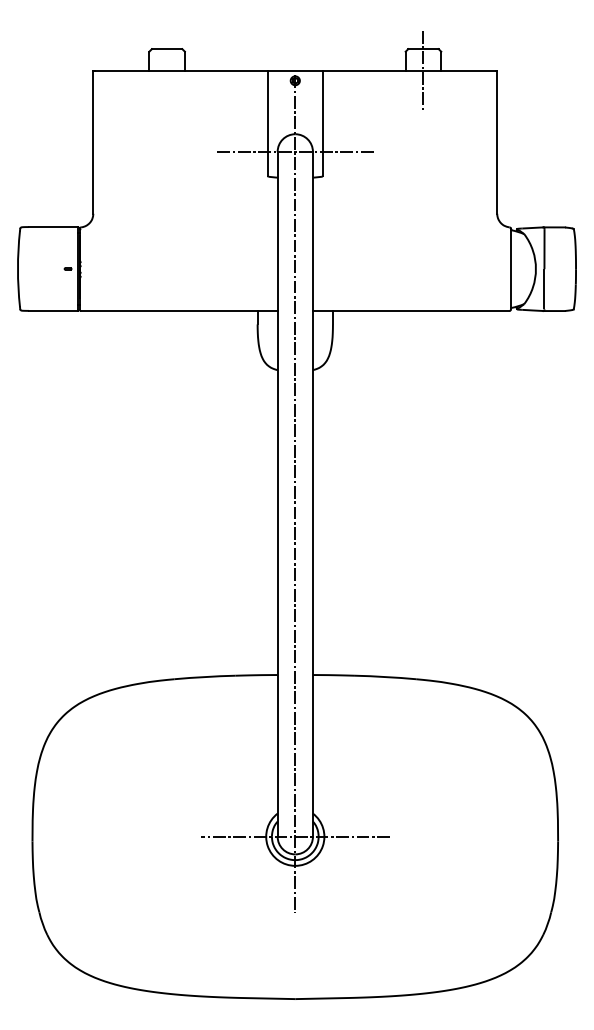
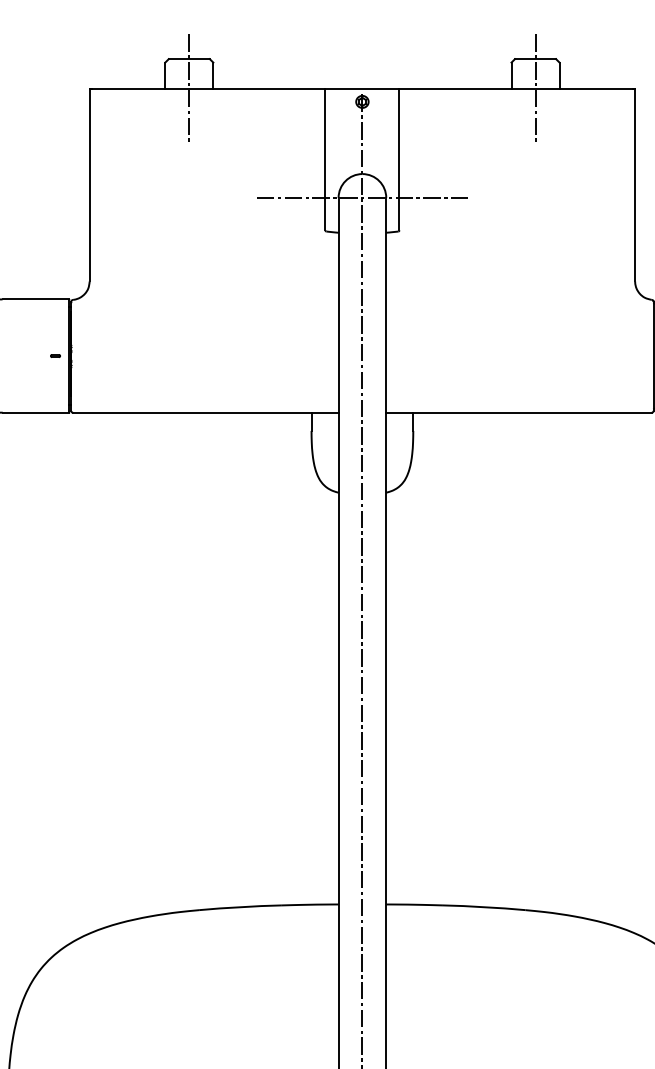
line: (167, 70) -> (189, 87), added

